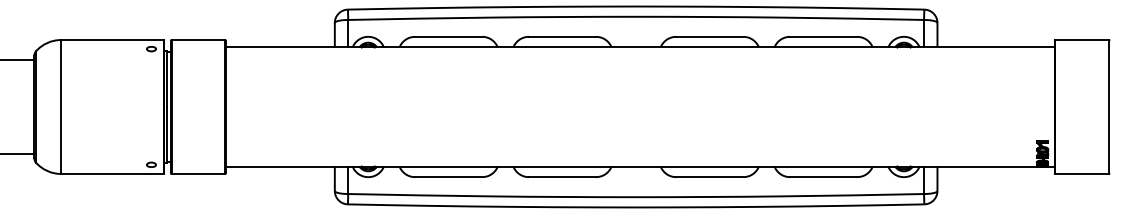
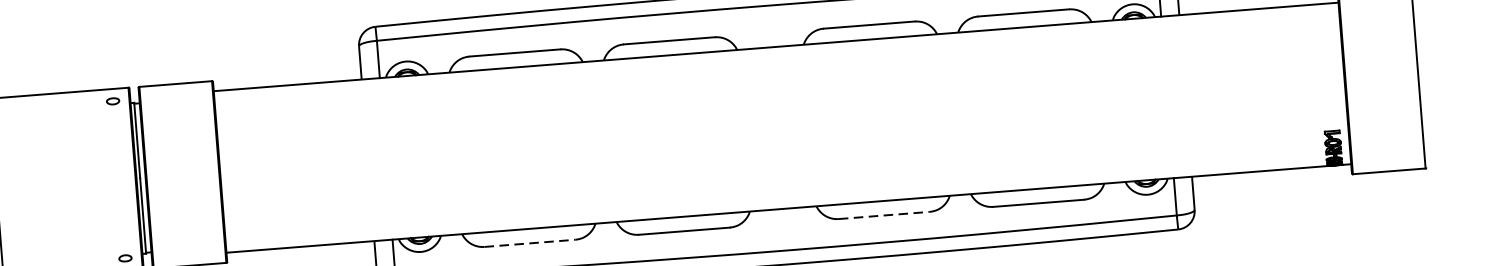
line: (449, 177) -> (531, 243), solid -> dashed
line: (710, 177) -> (885, 215), solid -> dashed

